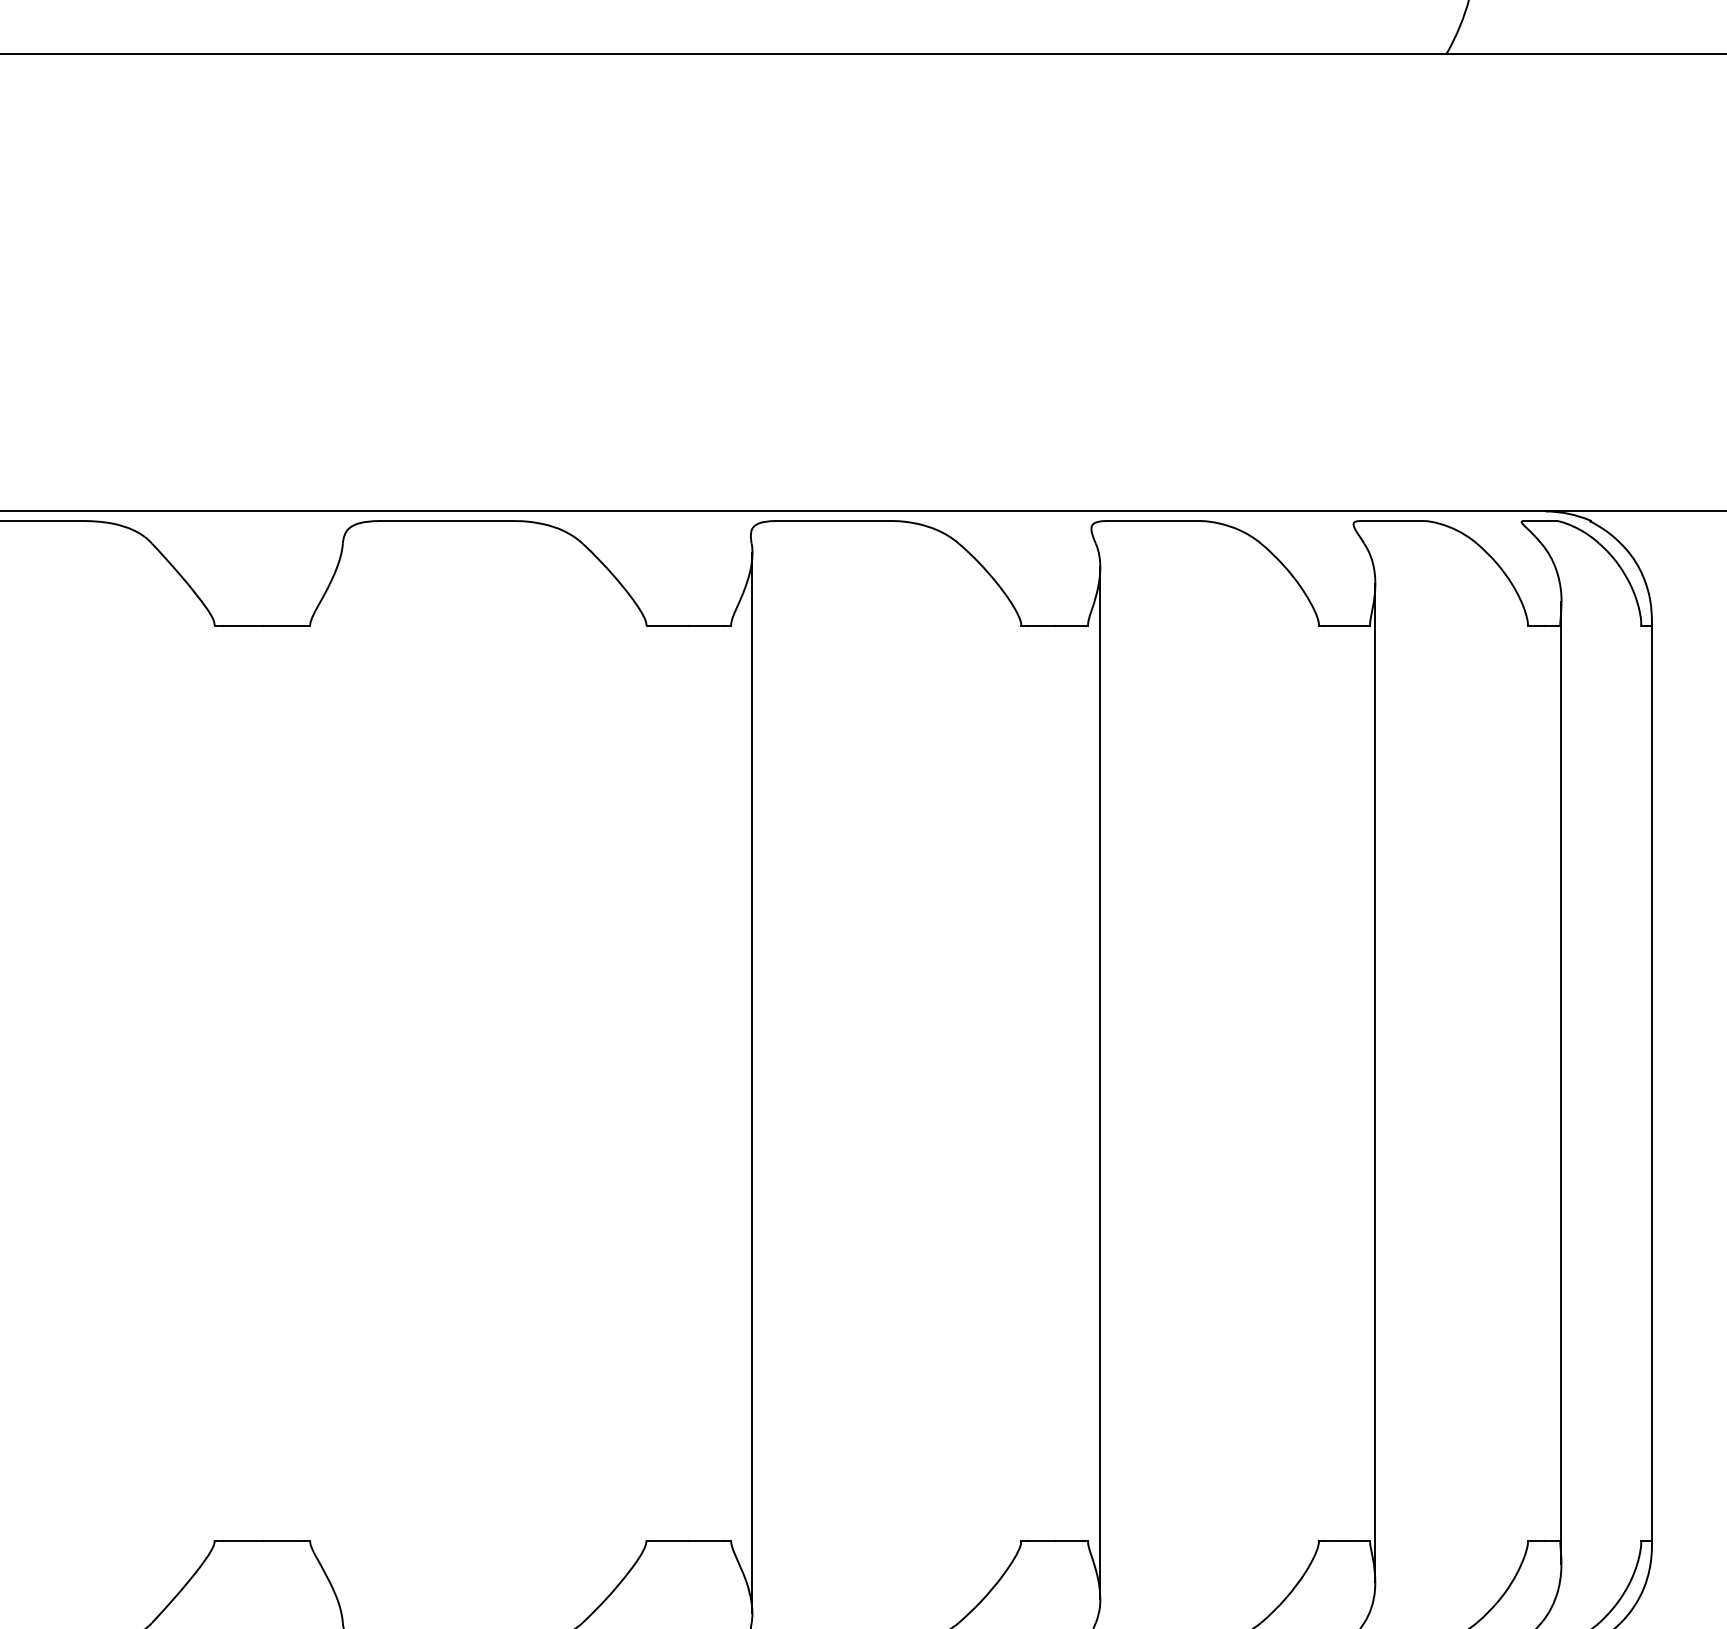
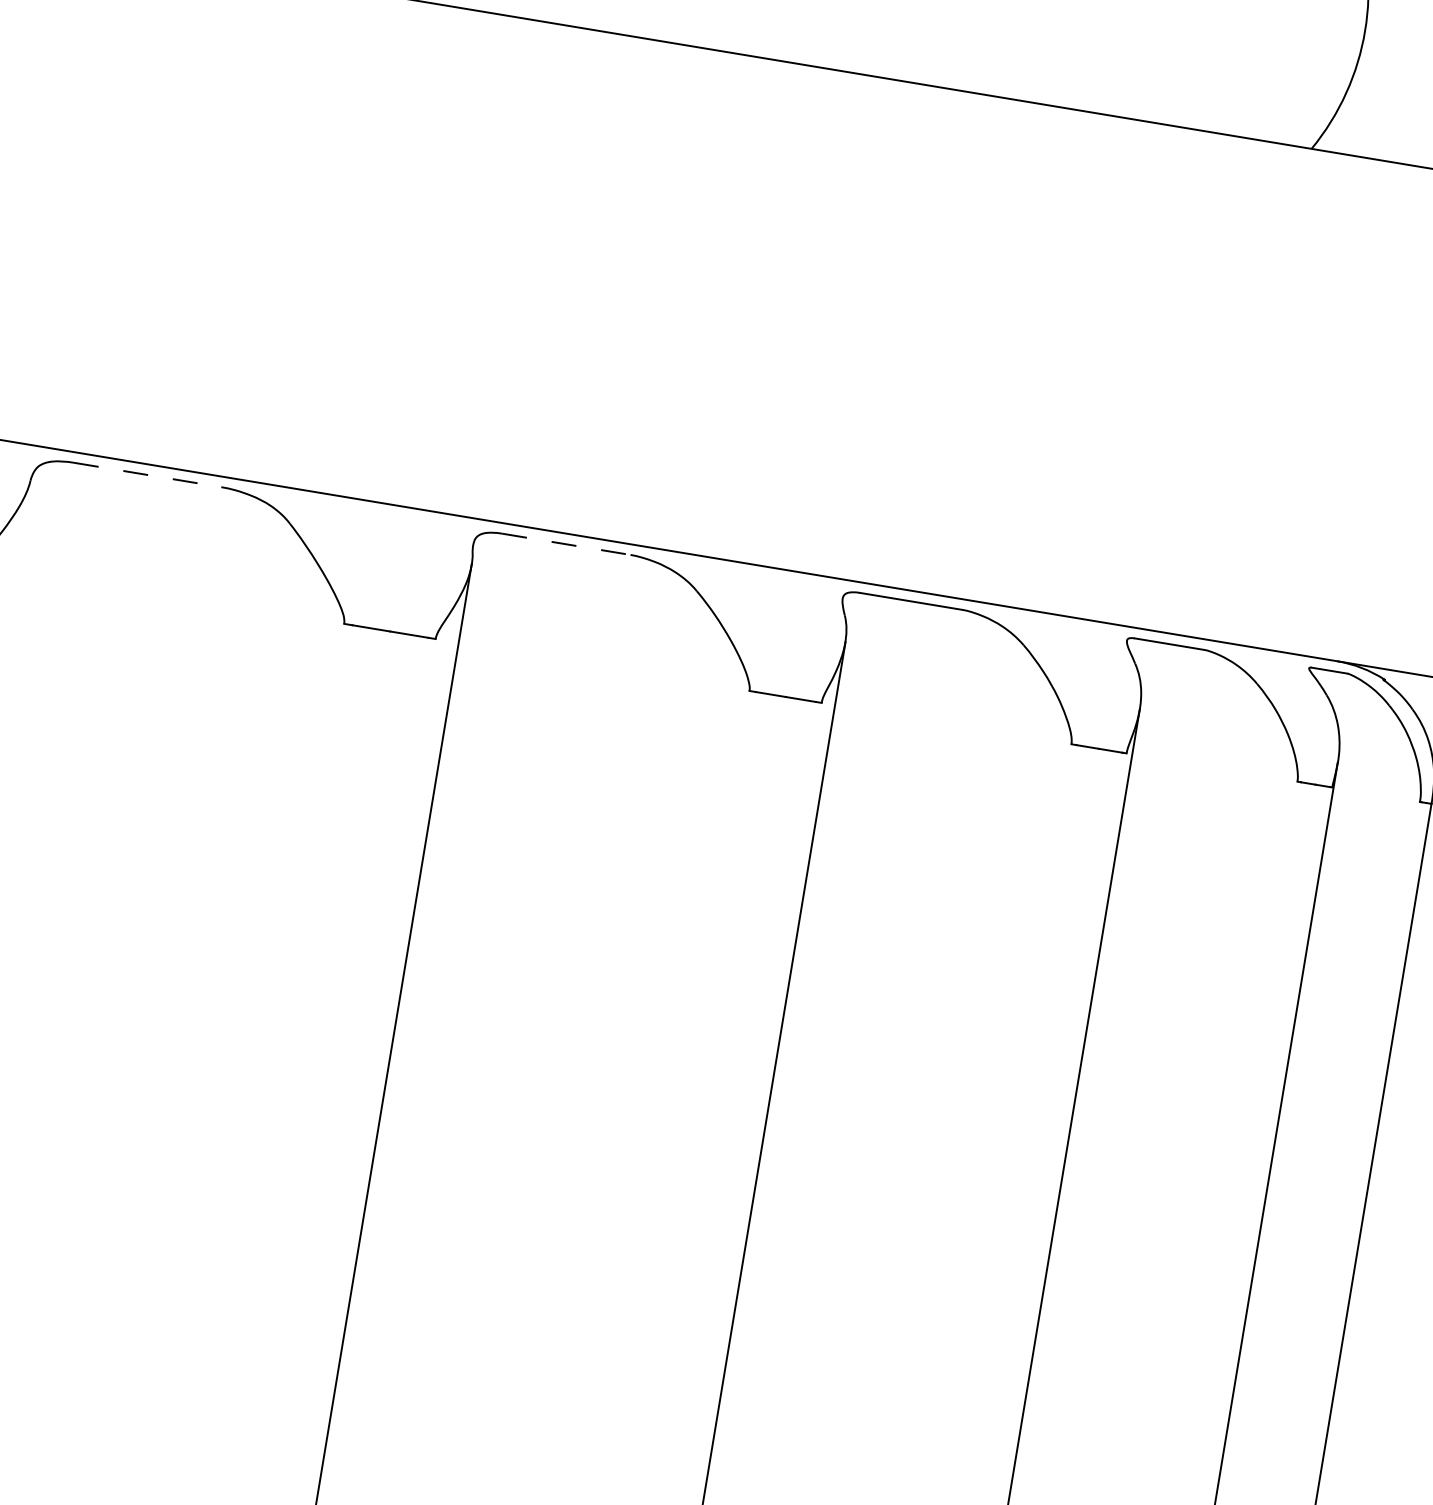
line: (447, 521) -> (147, 475), solid -> dashed
line: (835, 521) -> (567, 544), solid -> dashed

